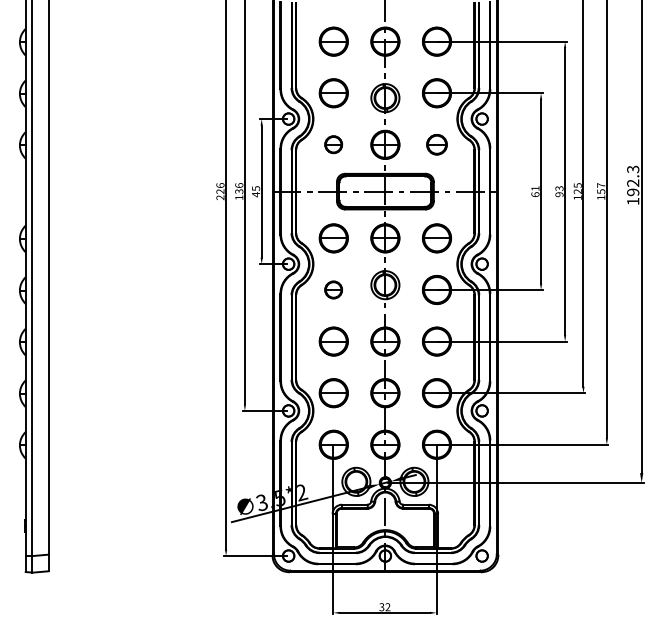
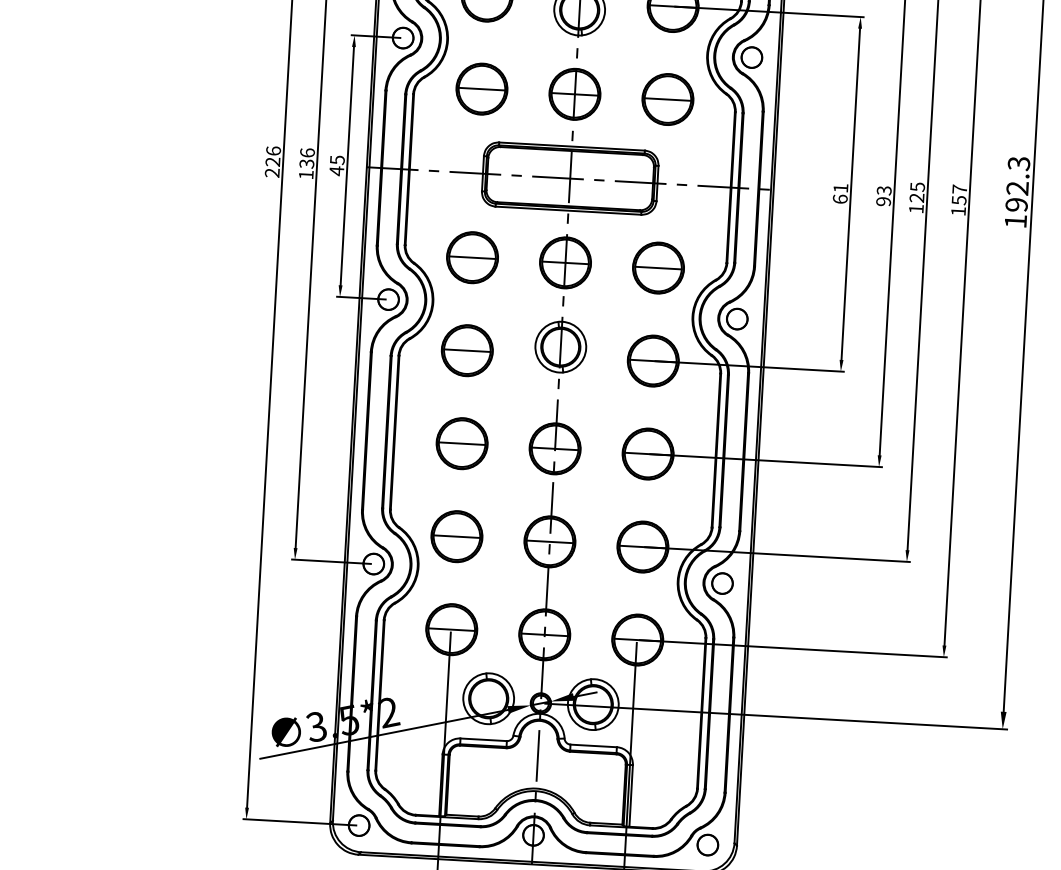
part: (333, 144) -> (481, 88), size x1.67
part: (436, 144) -> (667, 98), size x1.43
part: (333, 289) -> (466, 349), size x1.67

